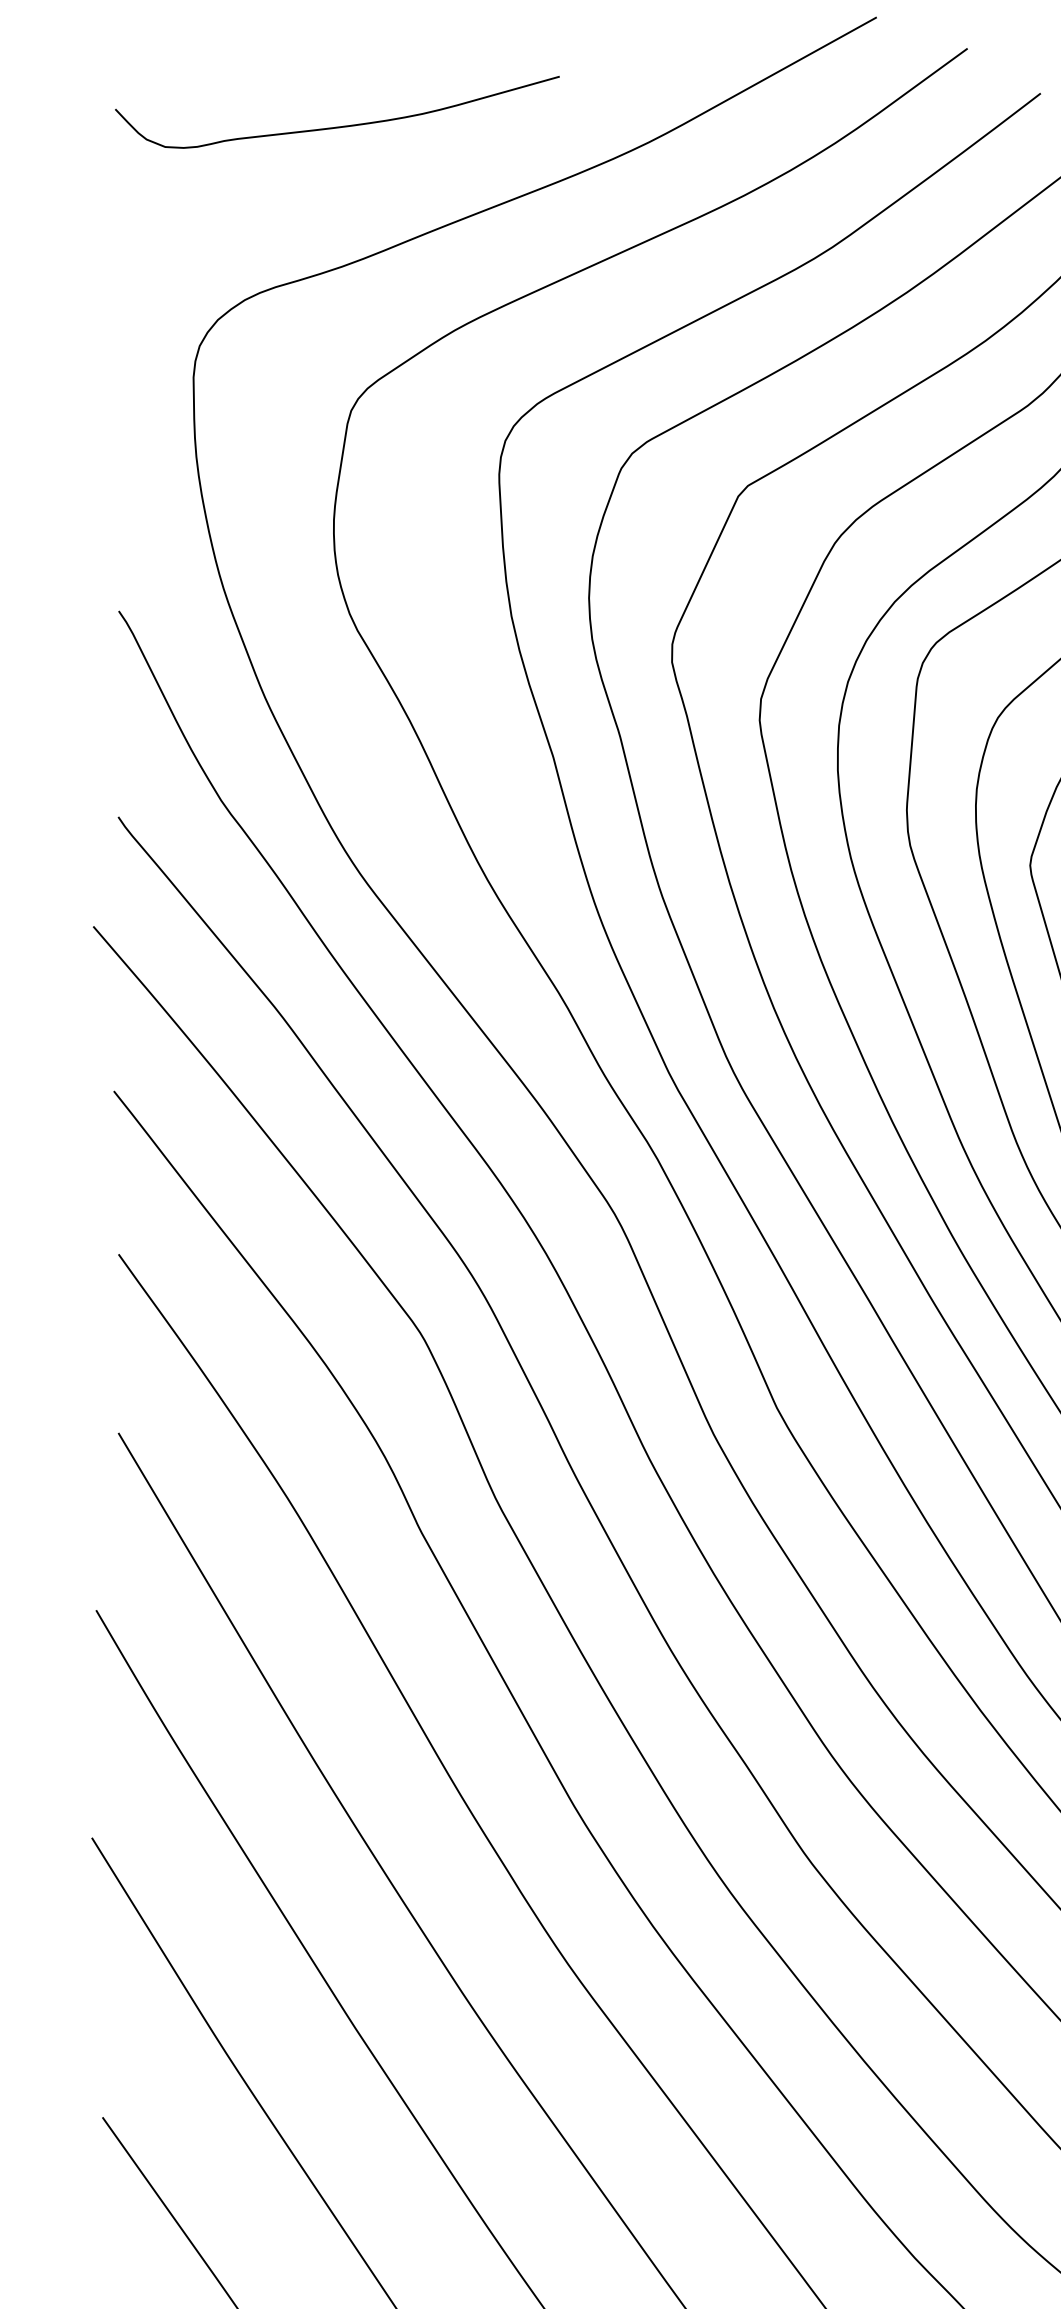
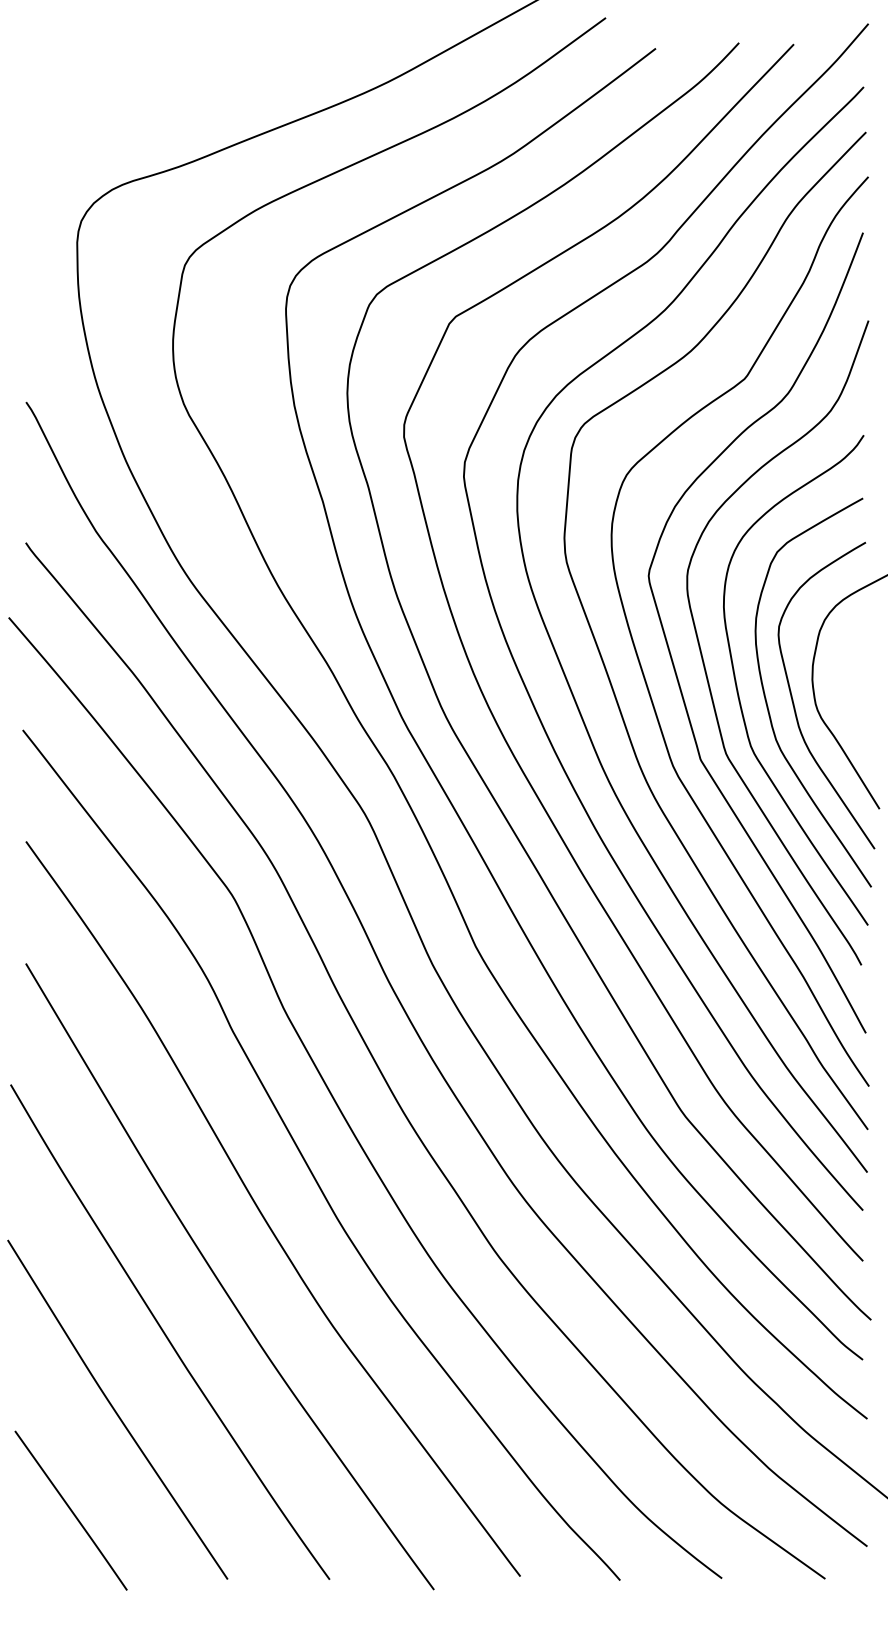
curve: (338, 125) -> (176, 70), removed

